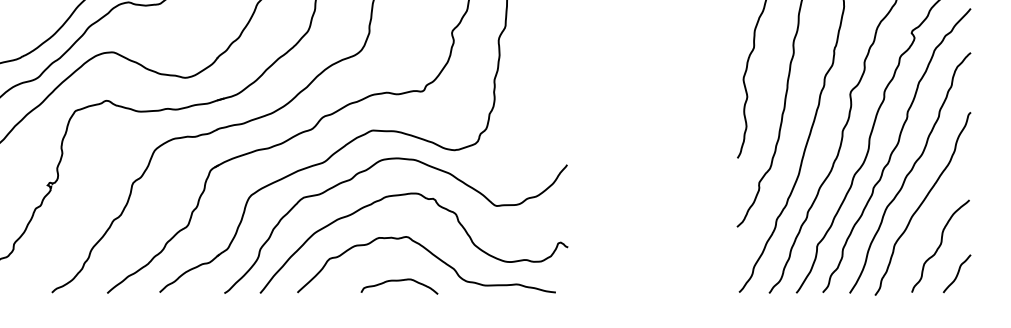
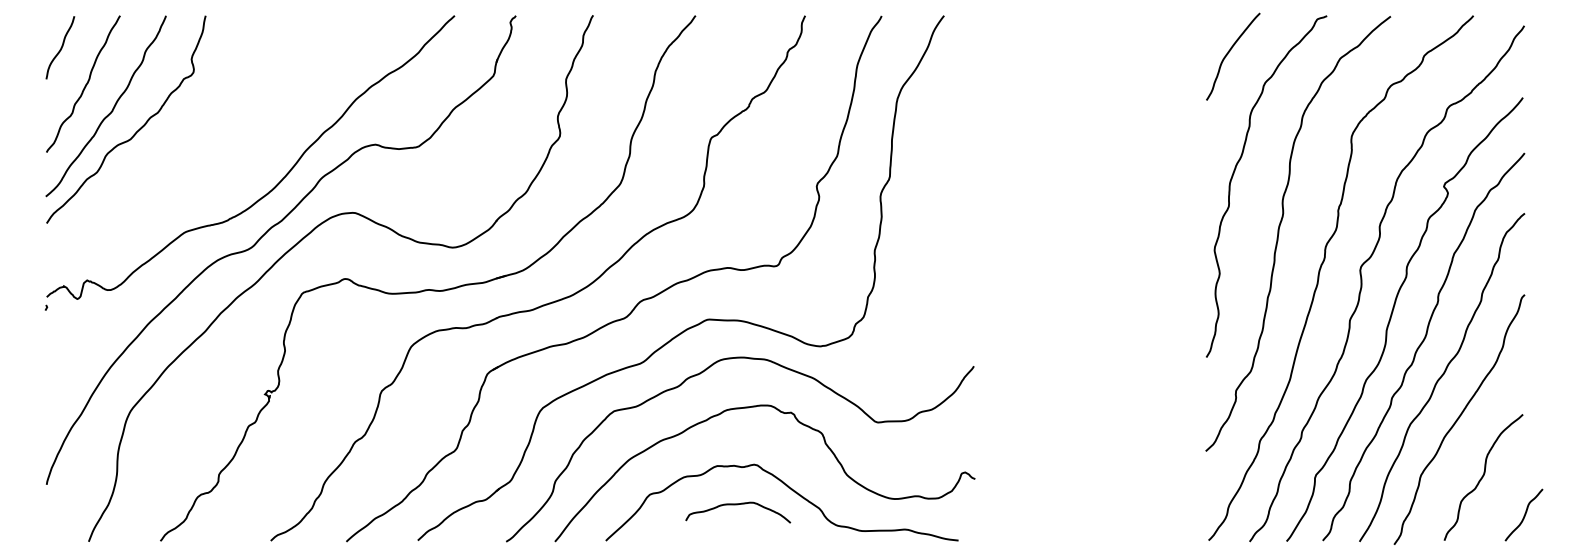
curve: (957, 273) -> (1524, 514), moved
curve: (399, 281) -> (738, 505), moved

